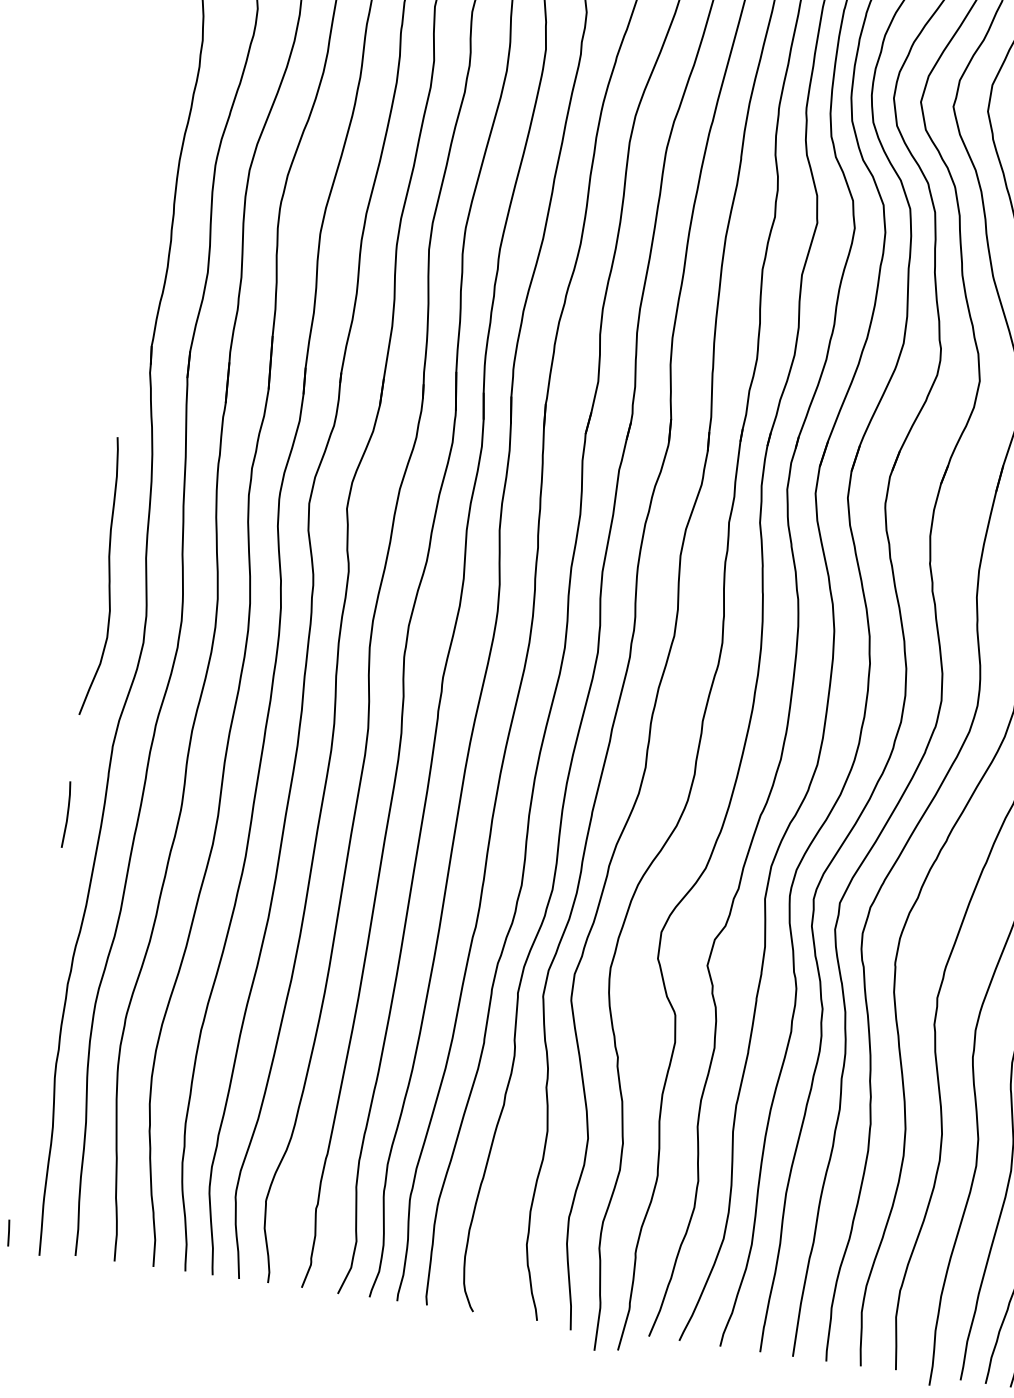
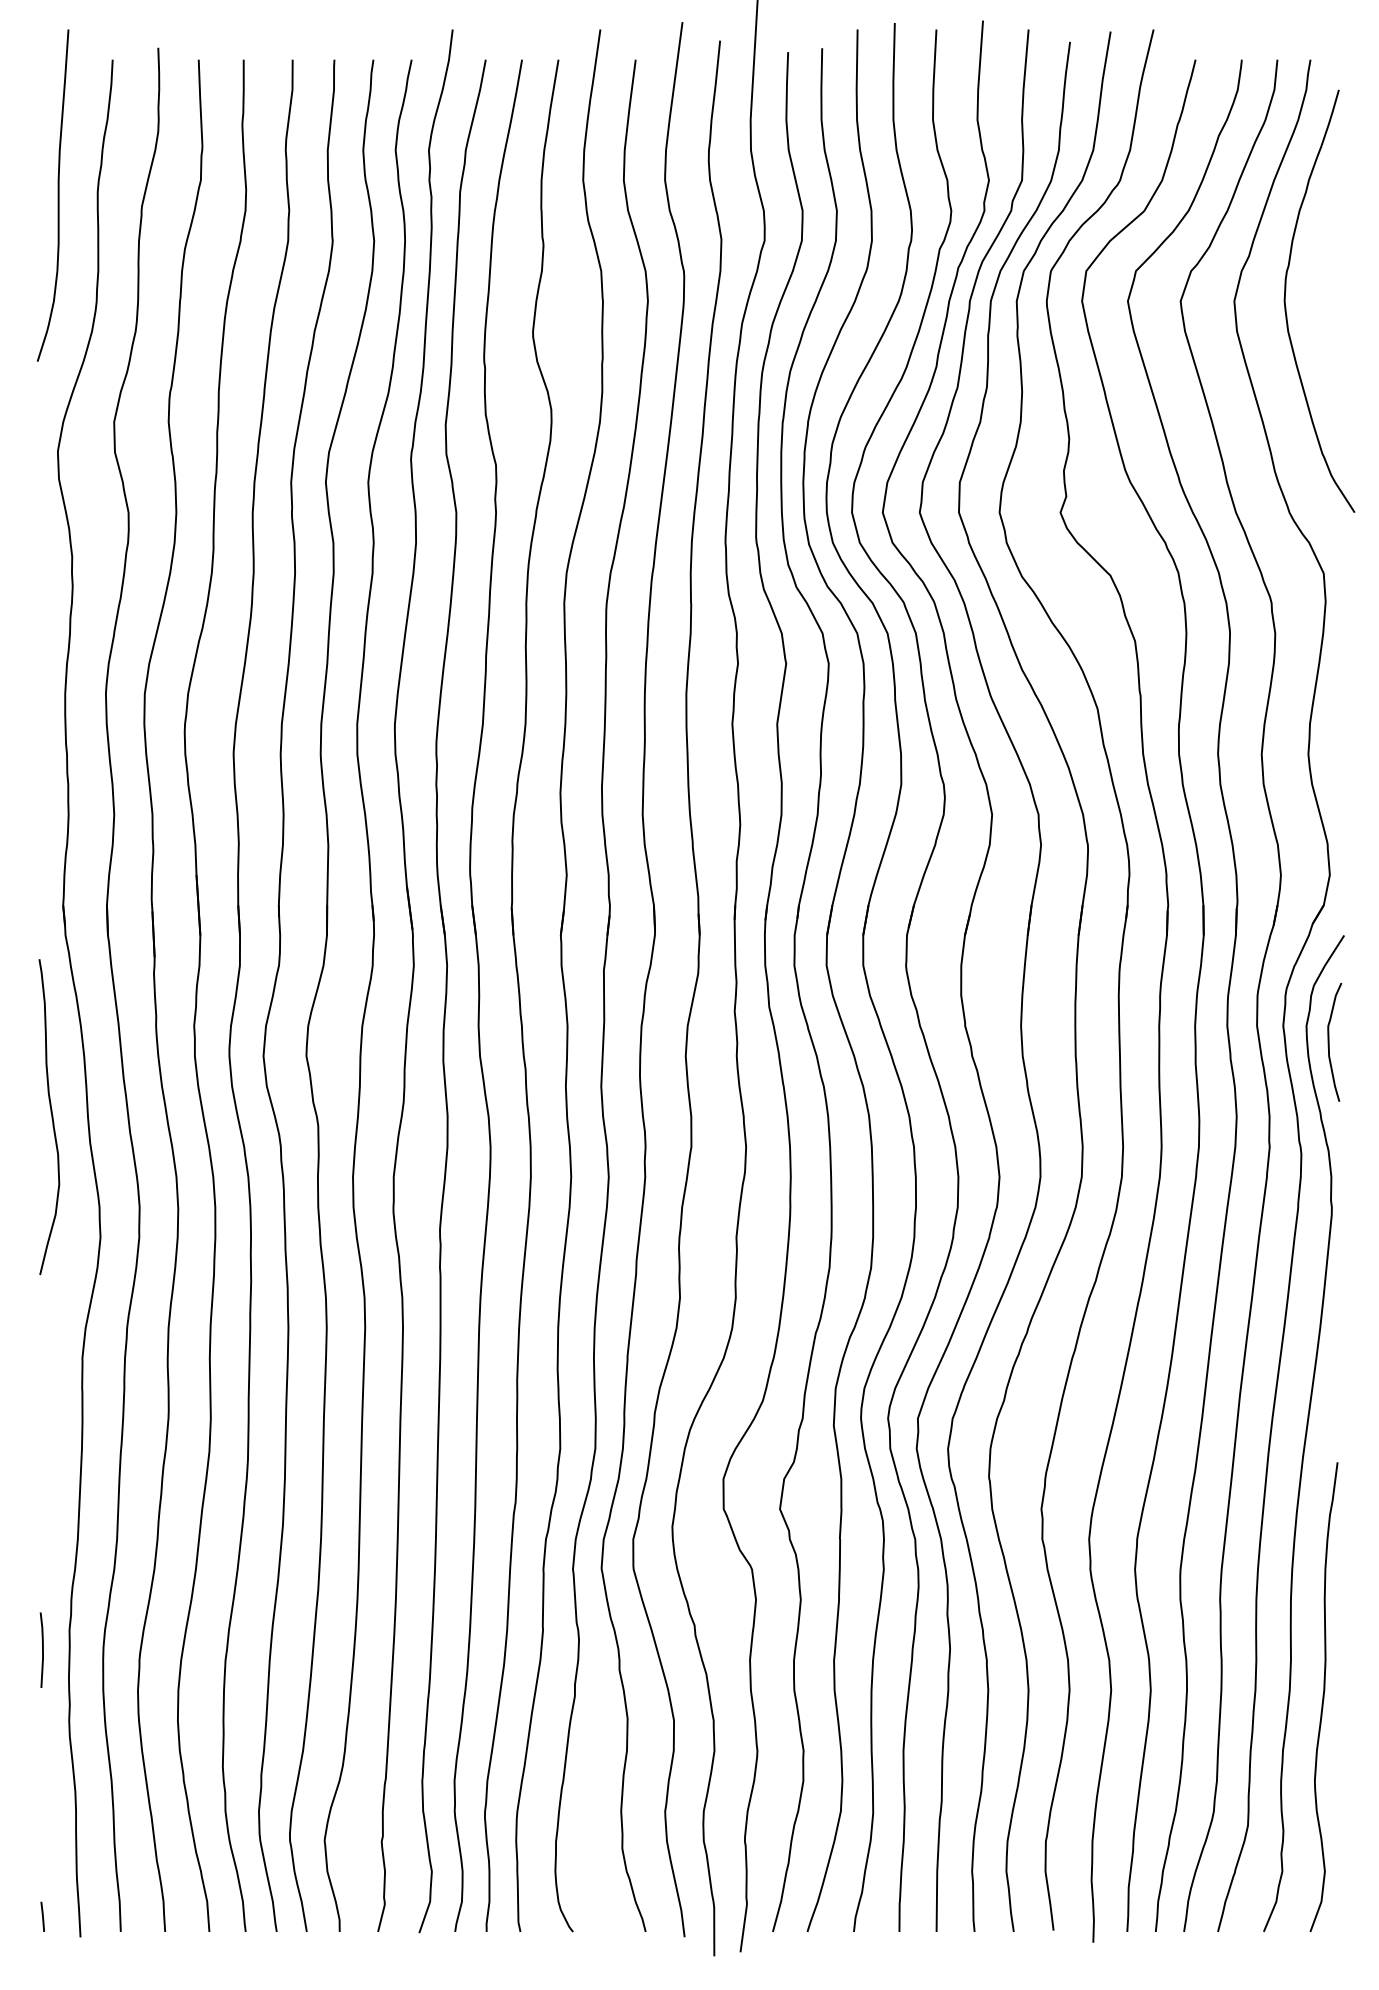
curve: (108, 576) -> (51, 1116), moved
line: (67, 814) -> (42, 1649), moved

